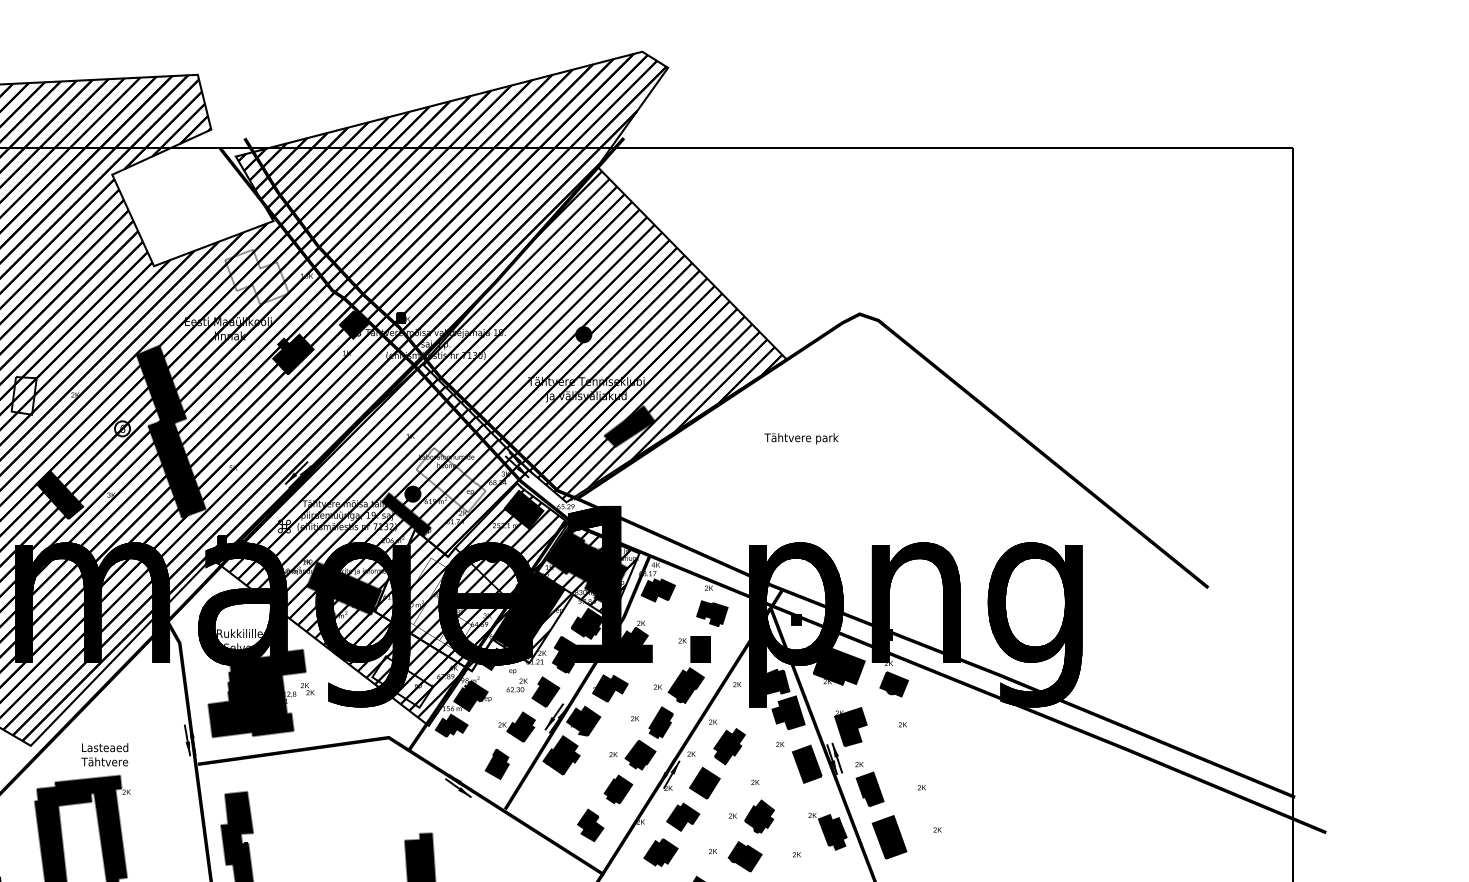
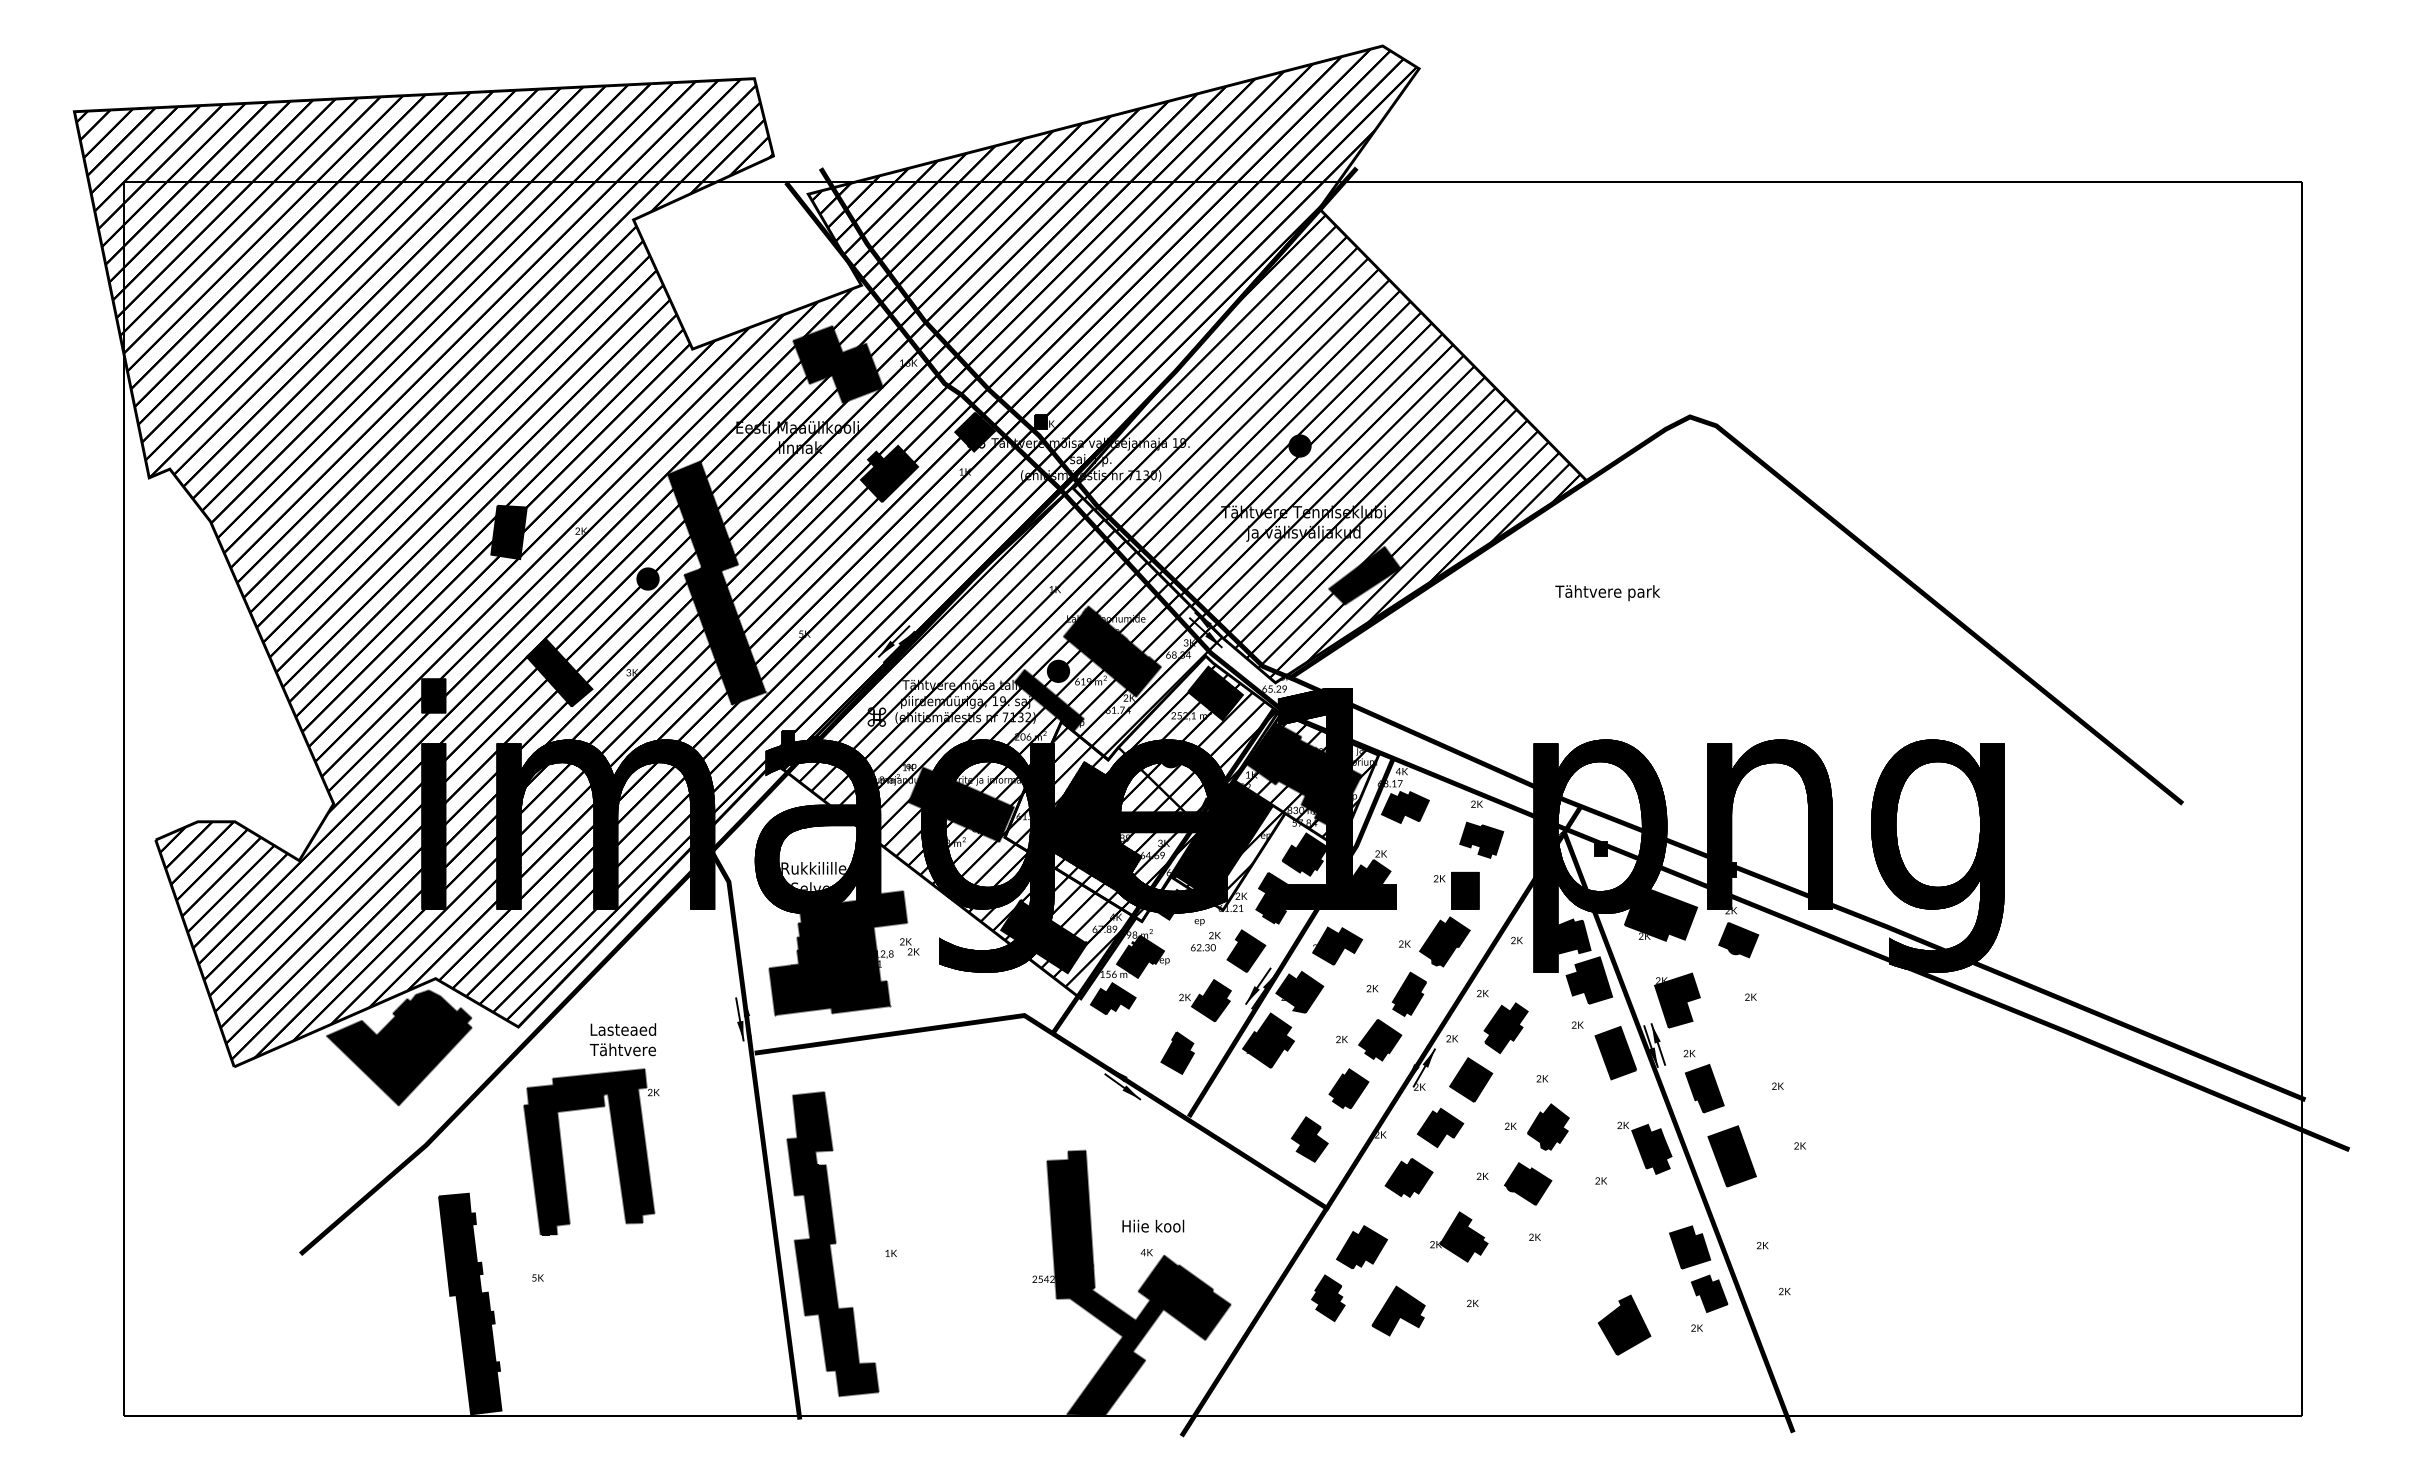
fill: (256, 277) -> (837, 364), added
fill: (23, 395) -> (508, 532), added
fill: (122, 428) -> (647, 578), added
fill: (451, 480) -> (1112, 651), added
hatch: (434, 603) -> (1088, 826), added
fill: (403, 681) -> (1044, 936), added

